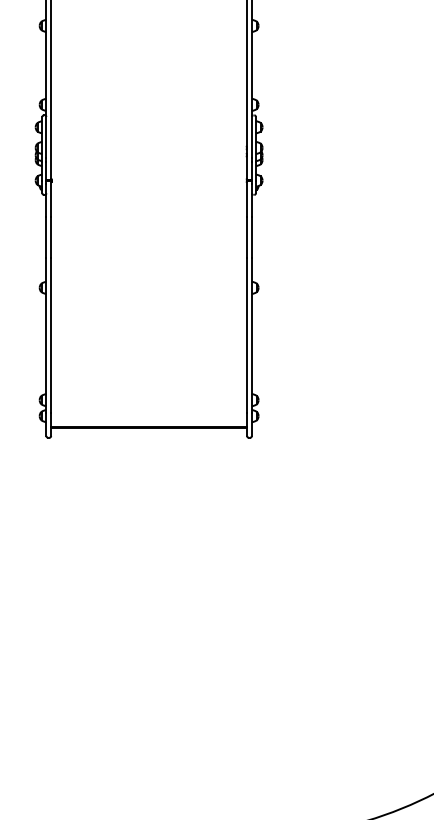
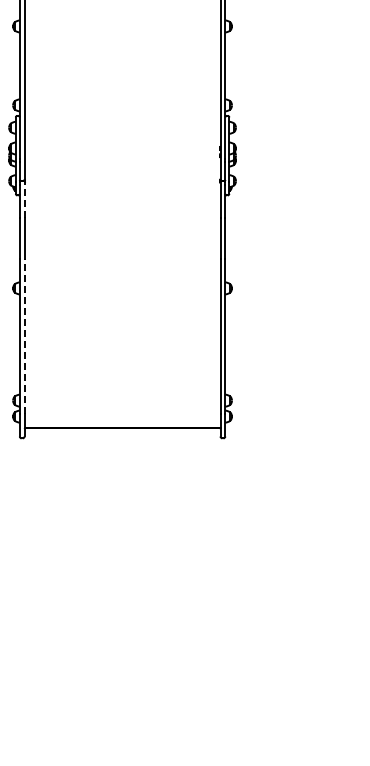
line: (51, 198) -> (24, 199), solid -> dashed
line: (51, 335) -> (24, 336), solid -> dashed

